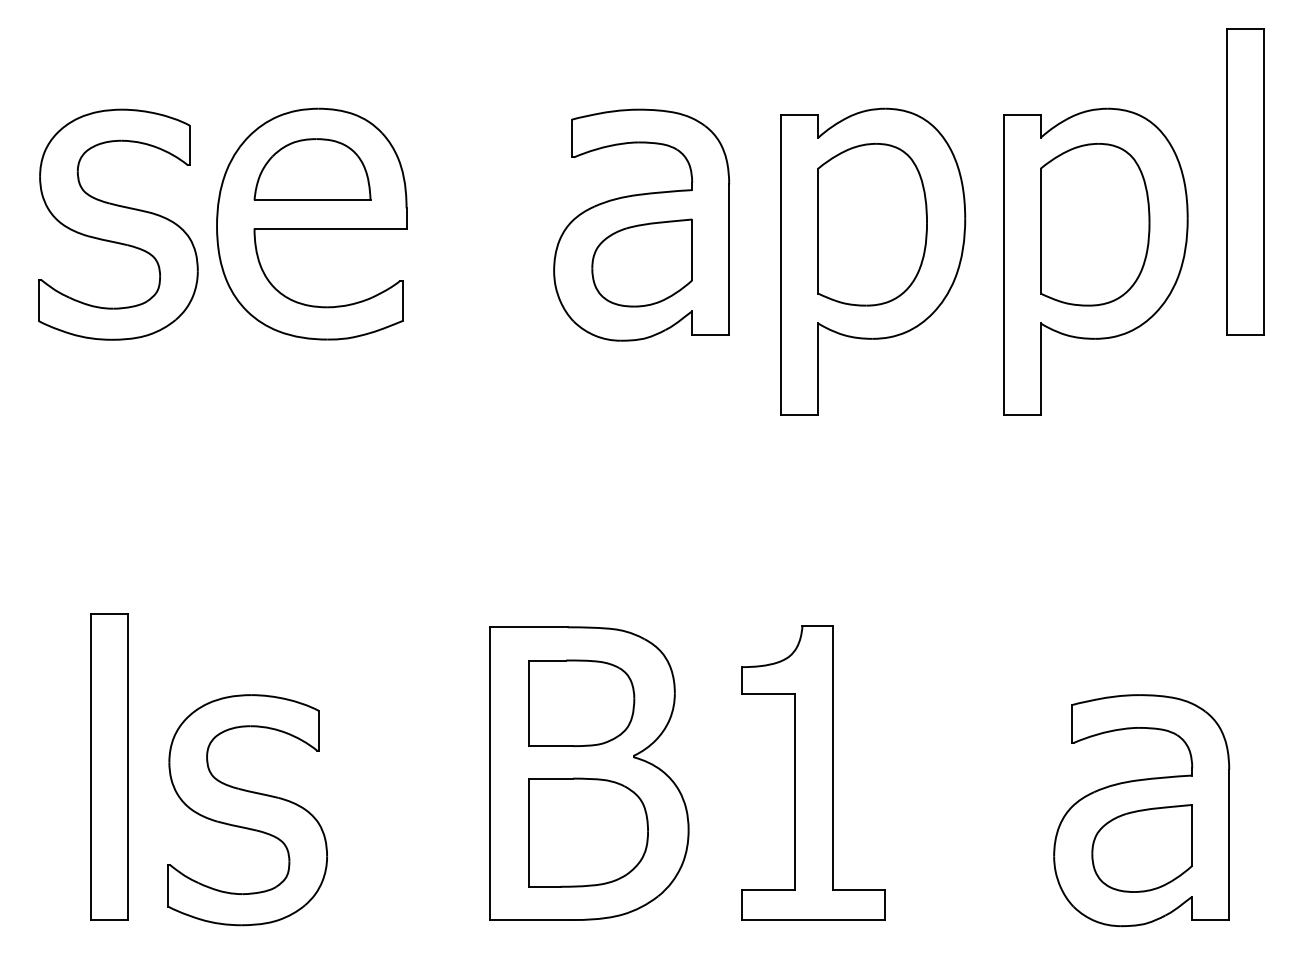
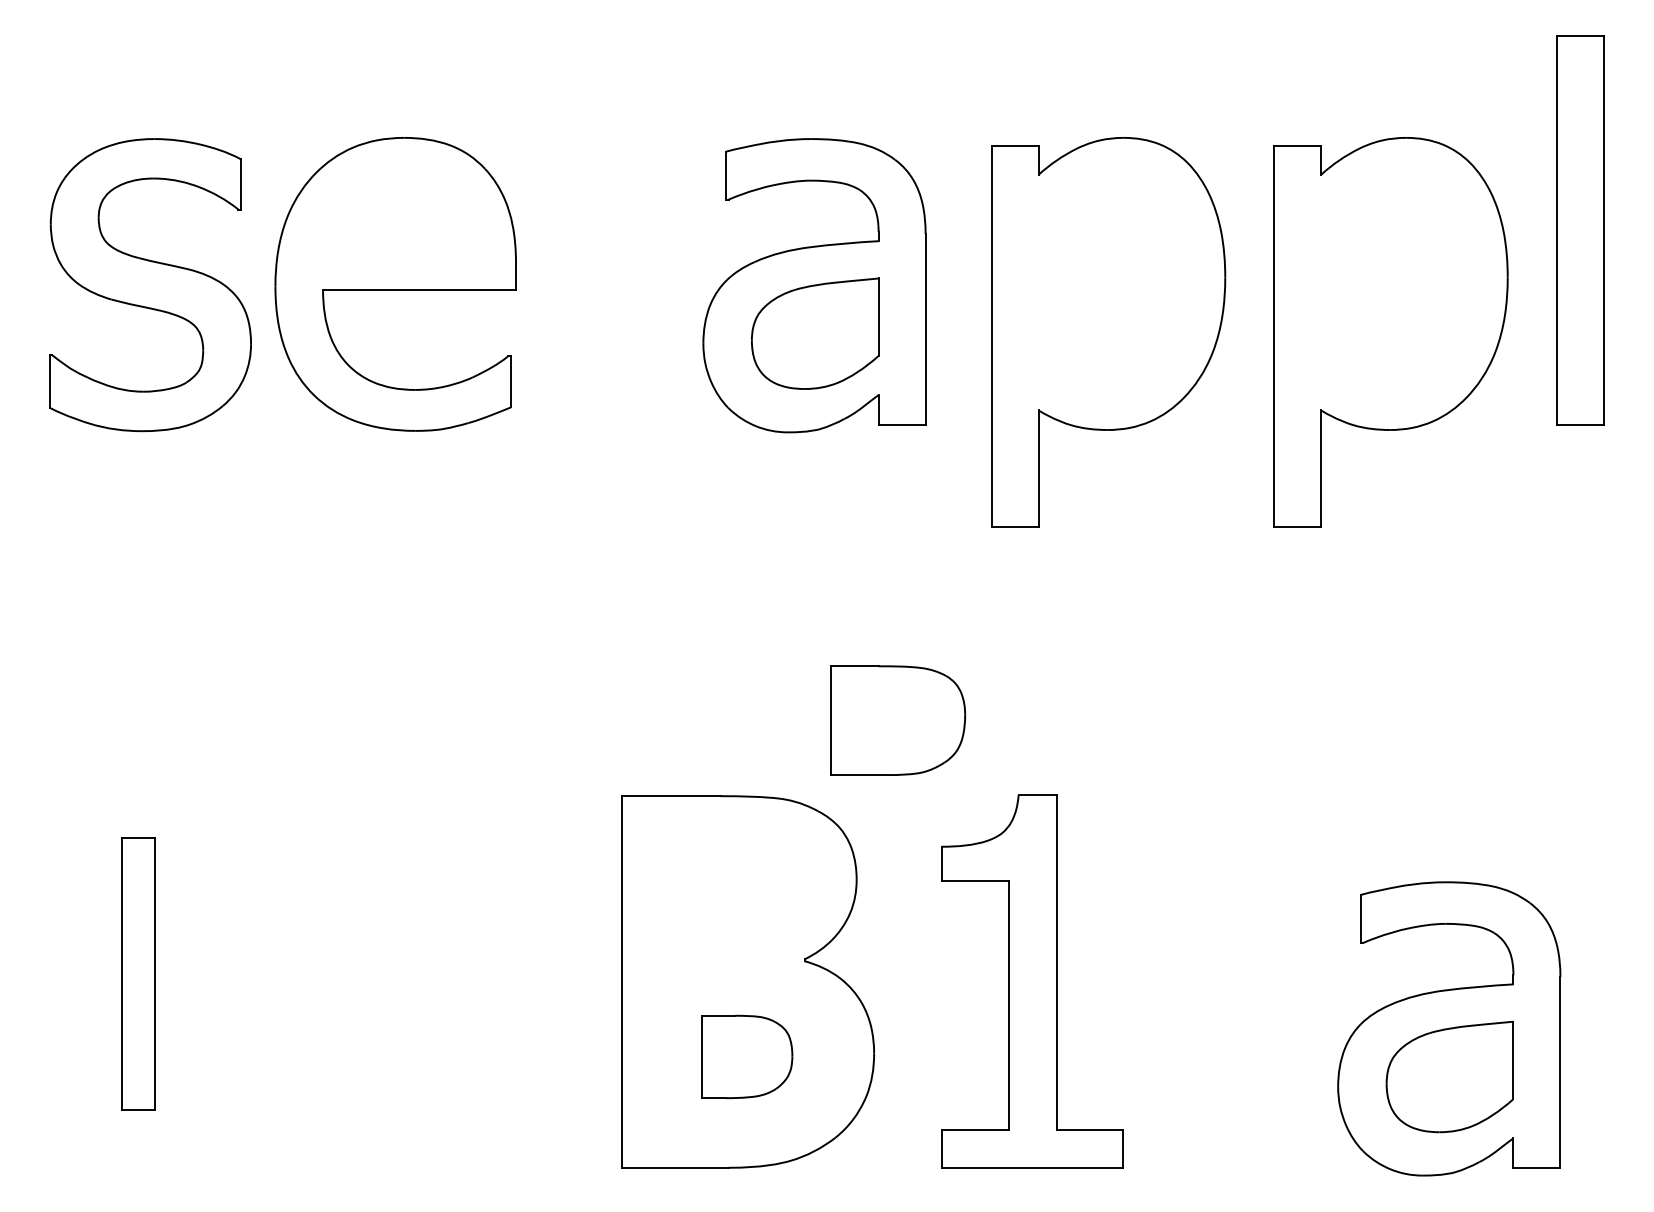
part: (312, 169) -> (396, 214), removed
part: (872, 224) -> (1107, 284), removed
part: (1095, 224) -> (1390, 284), removed
part: (581, 703) -> (898, 720), moved
part: (109, 766) -> (138, 973), size x0.7
part: (247, 810) -> (314, 1028), removed
part: (588, 832) -> (746, 1056), size x0.6

